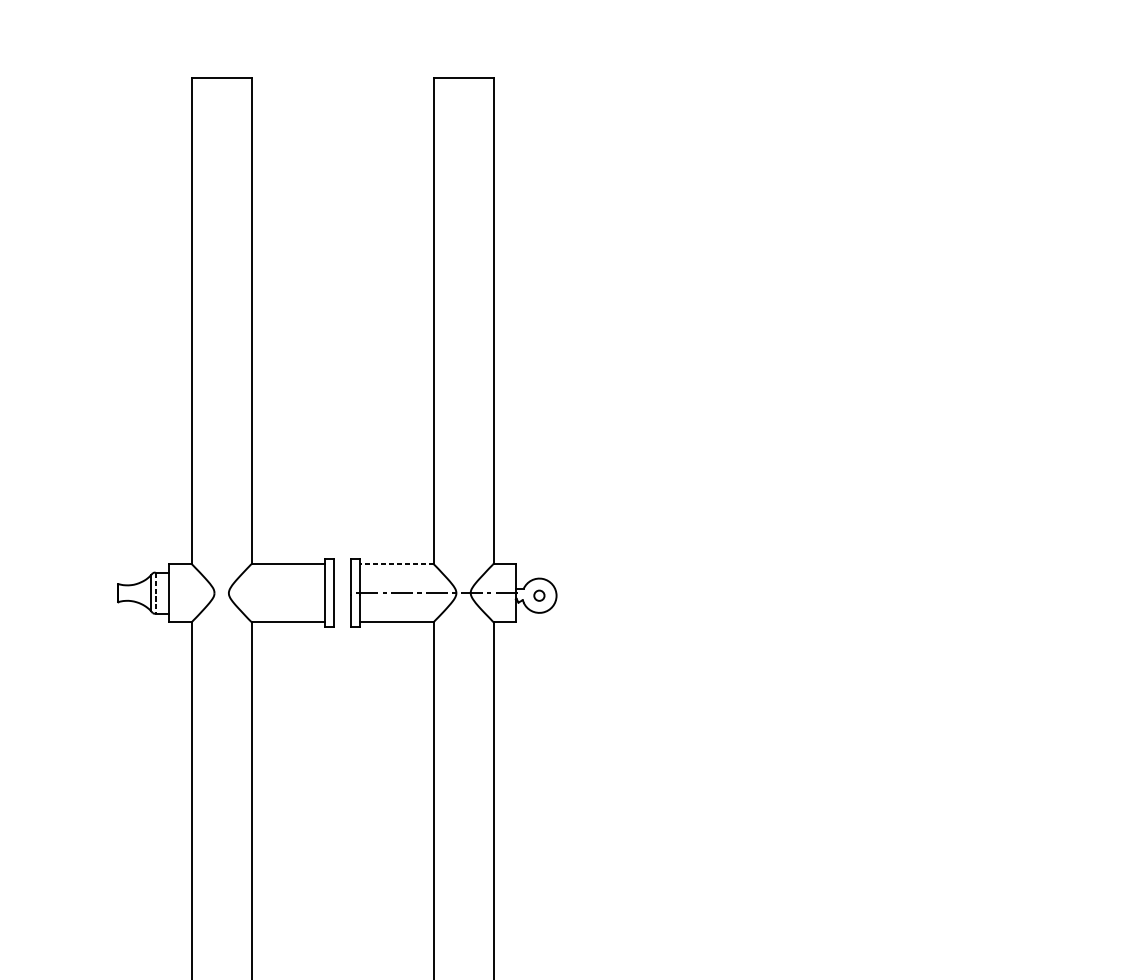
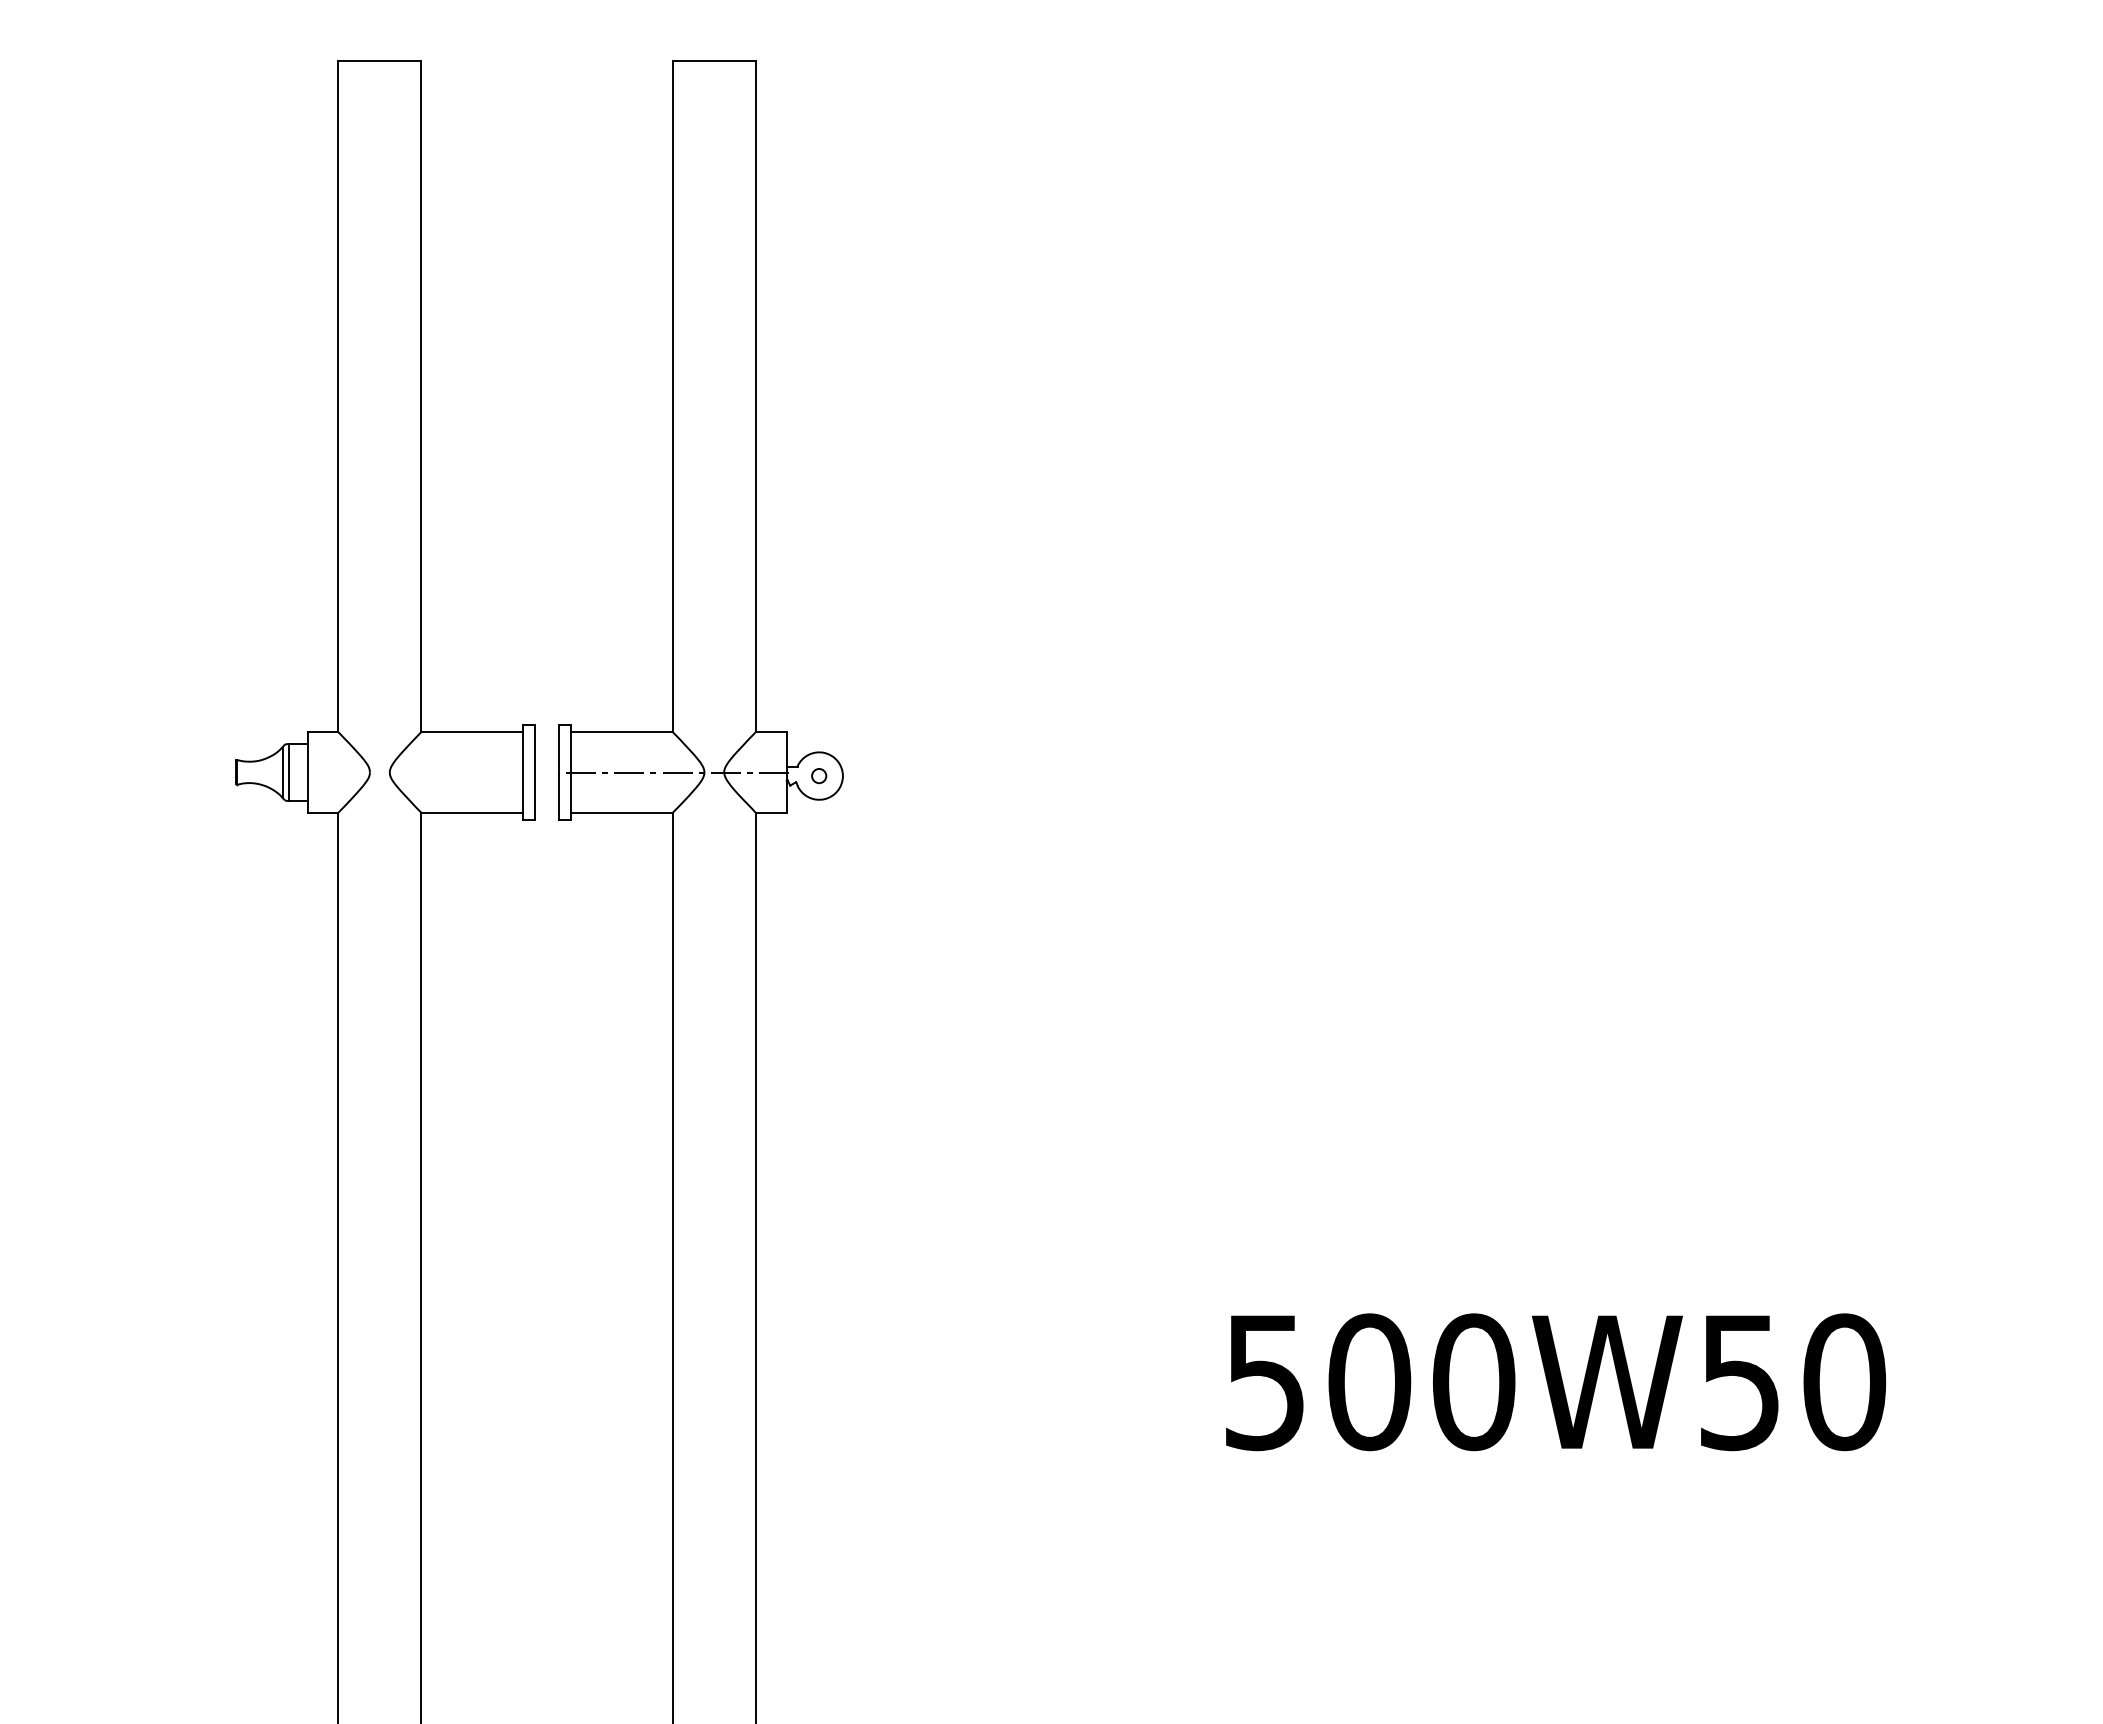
line: (396, 564) -> (621, 732), dashed -> solid
line: (155, 593) -> (288, 773), dashed -> solid

